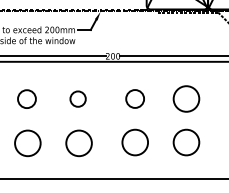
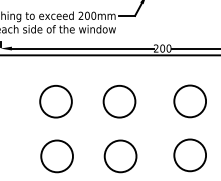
circle: (26, 98) -> (55, 100), size x1.43
circle: (77, 98) -> (118, 100), size x1.67
circle: (134, 98) -> (189, 100), size x1.43

